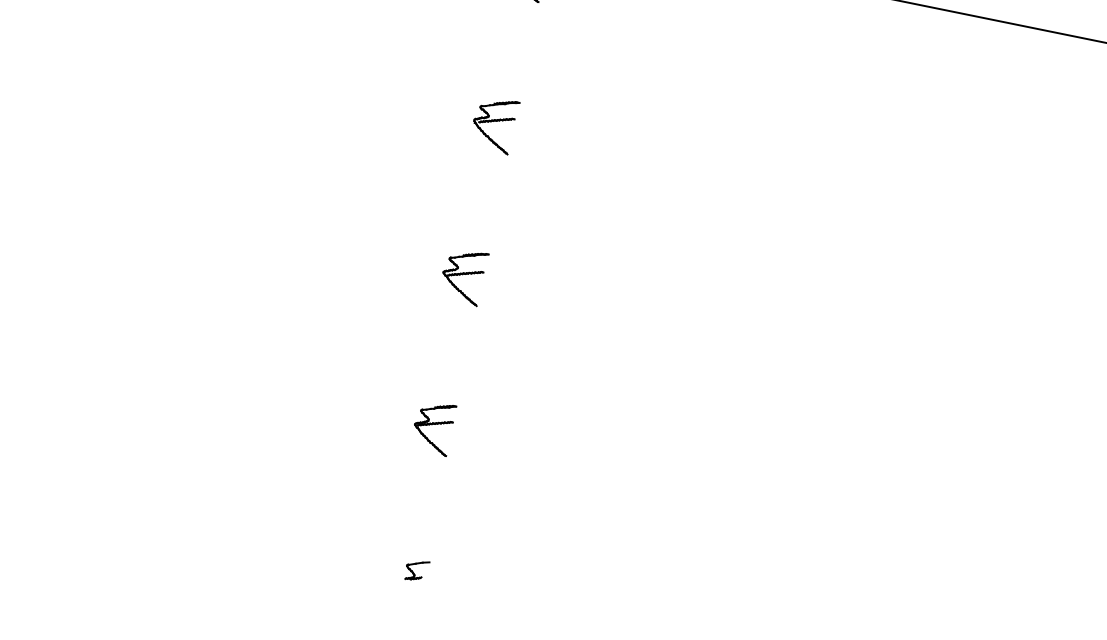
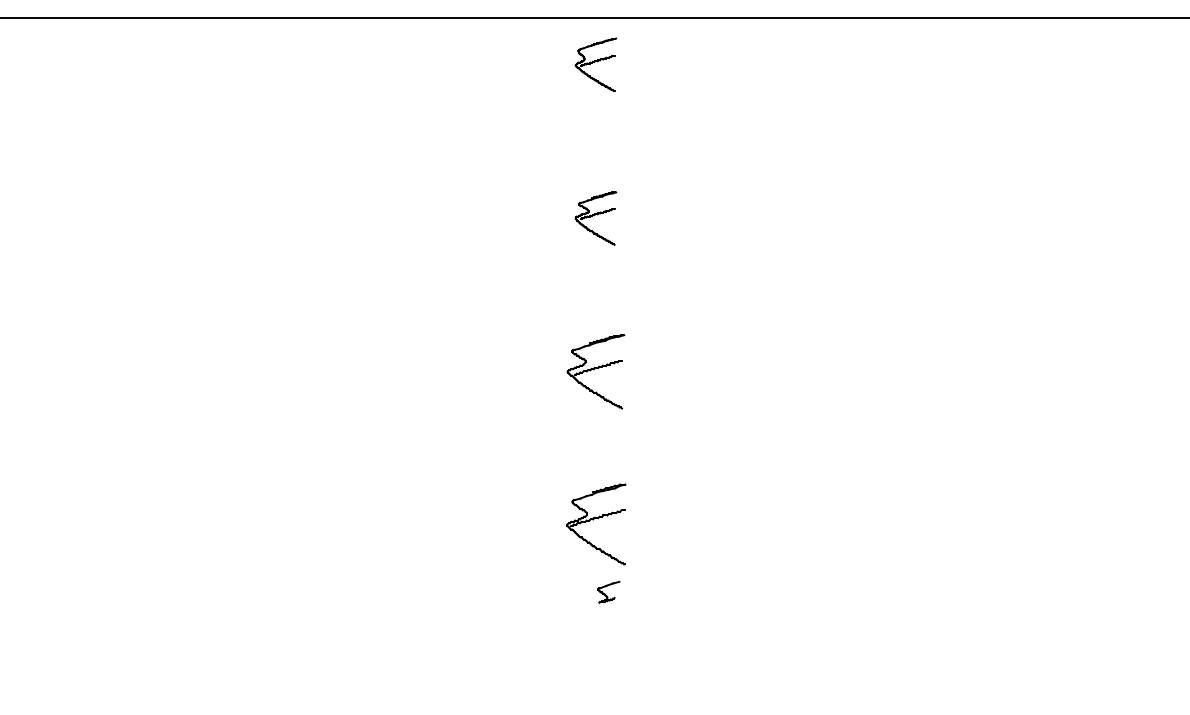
part: (463, 276) -> (595, 371), size x1.4
part: (433, 427) -> (596, 524), size x1.6
part: (416, 569) -> (608, 591), moved

